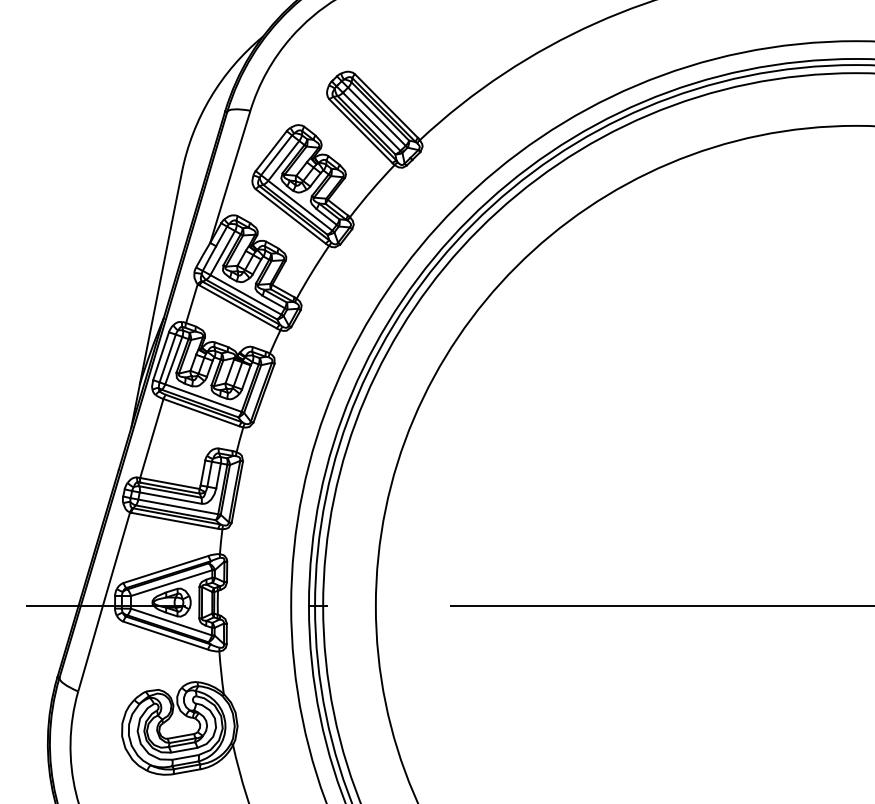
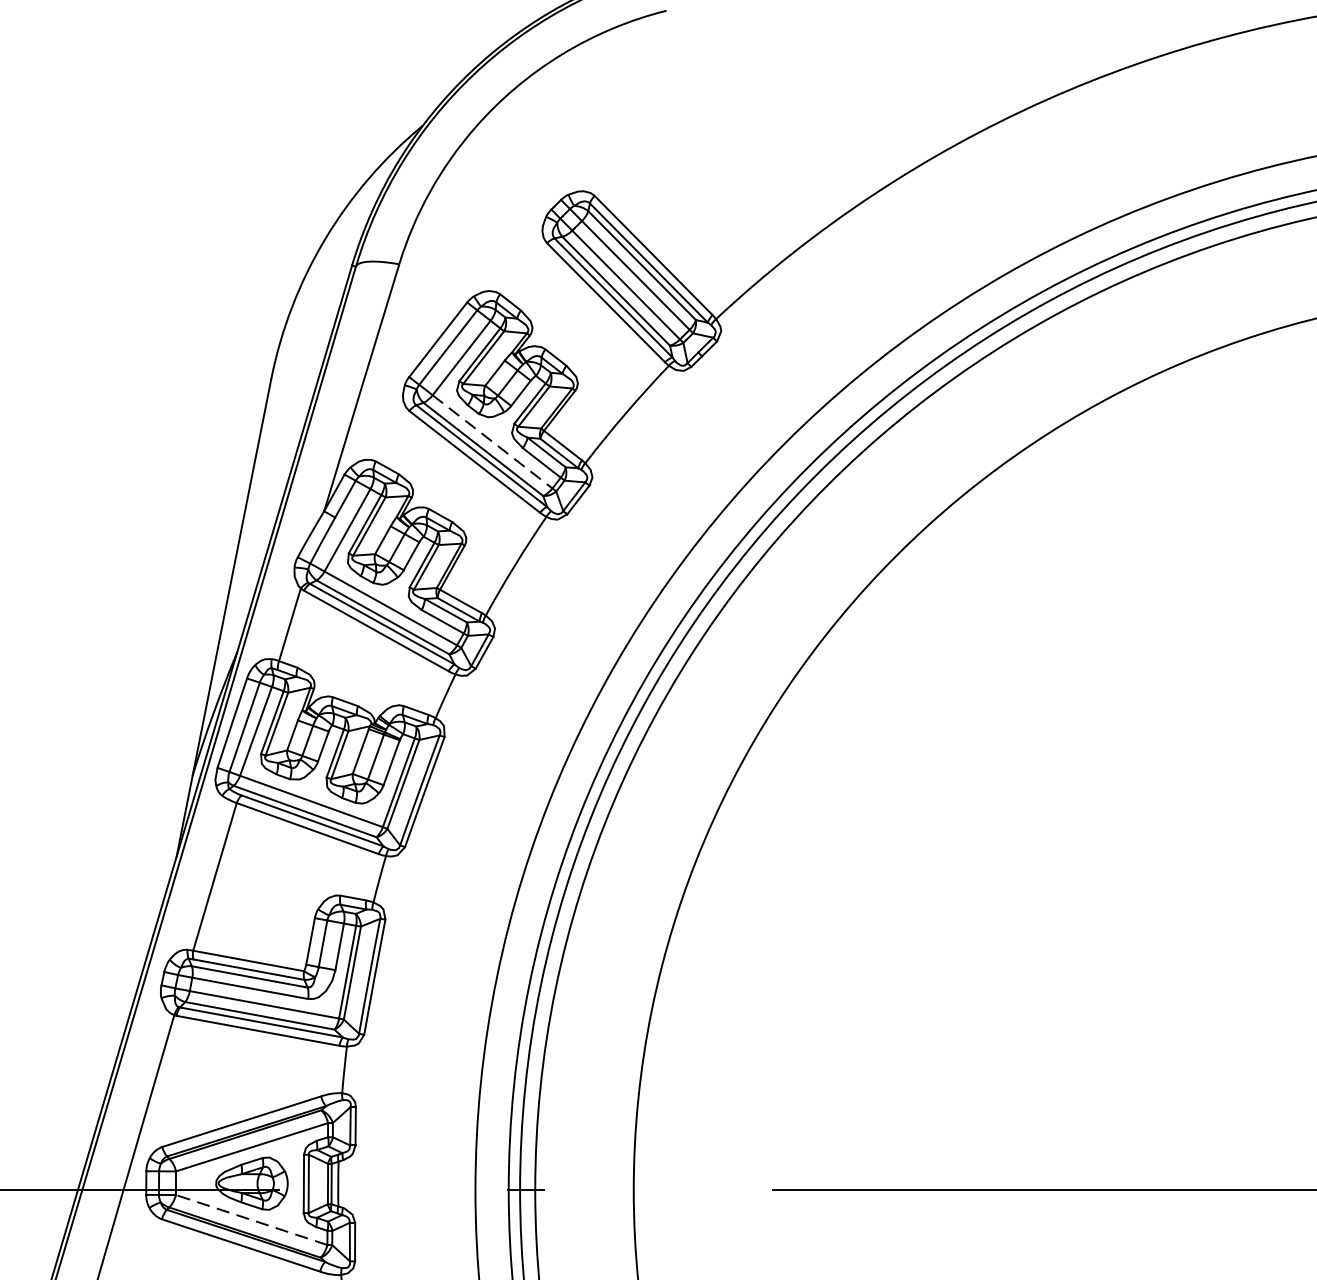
line: (300, 205) -> (492, 441), solid -> dashed
line: (171, 622) -> (251, 1220), solid -> dashed

